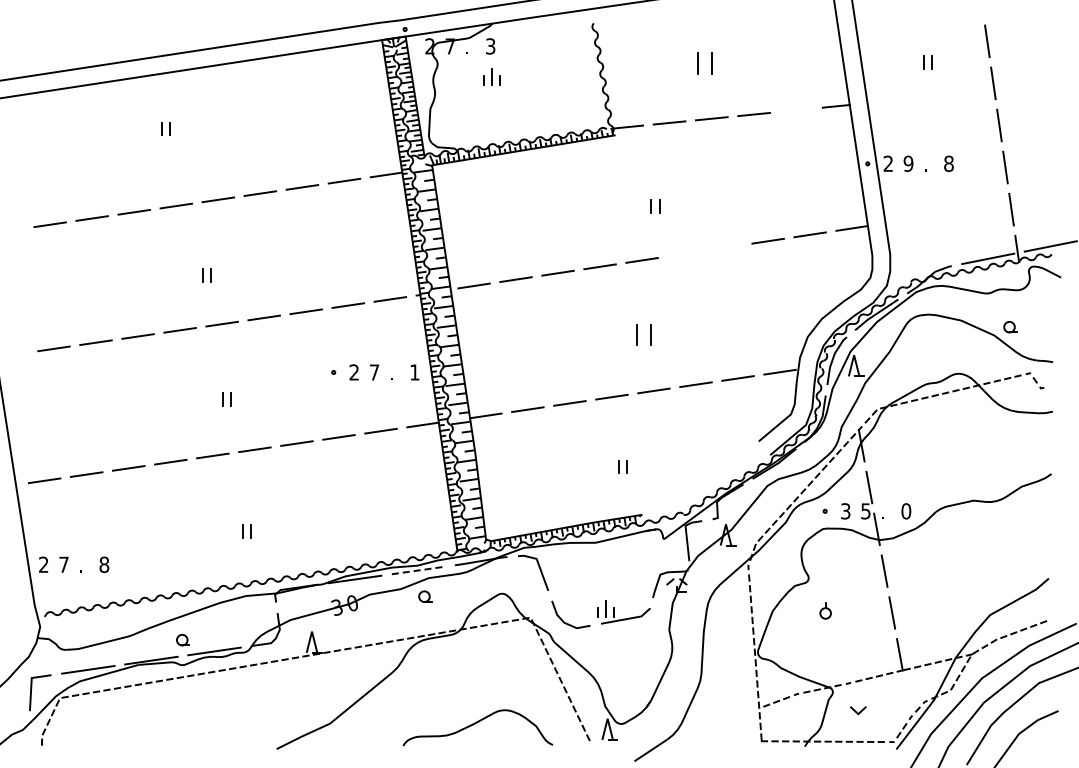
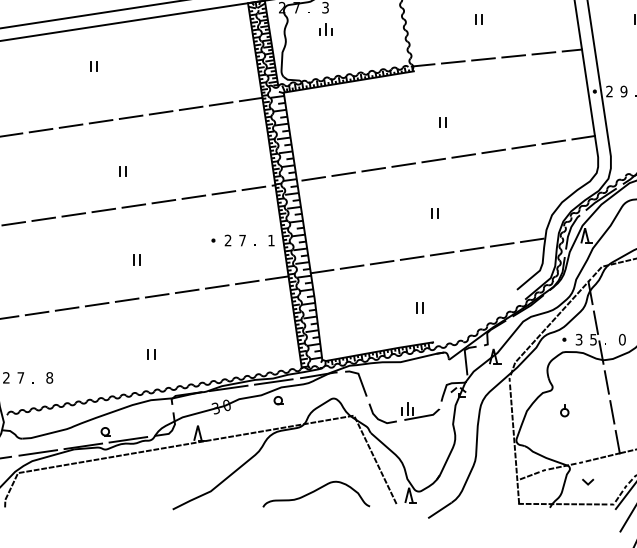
part: (704, 63) -> (478, 19), size x0.62
line: (796, 109) -> (543, 52), added
line: (725, 247) -> (493, 151), added
line: (683, 253) -> (463, 155), added
part: (643, 334) -> (434, 213), size x0.62
line: (418, 570) -> (274, 381), dashed -> solid

